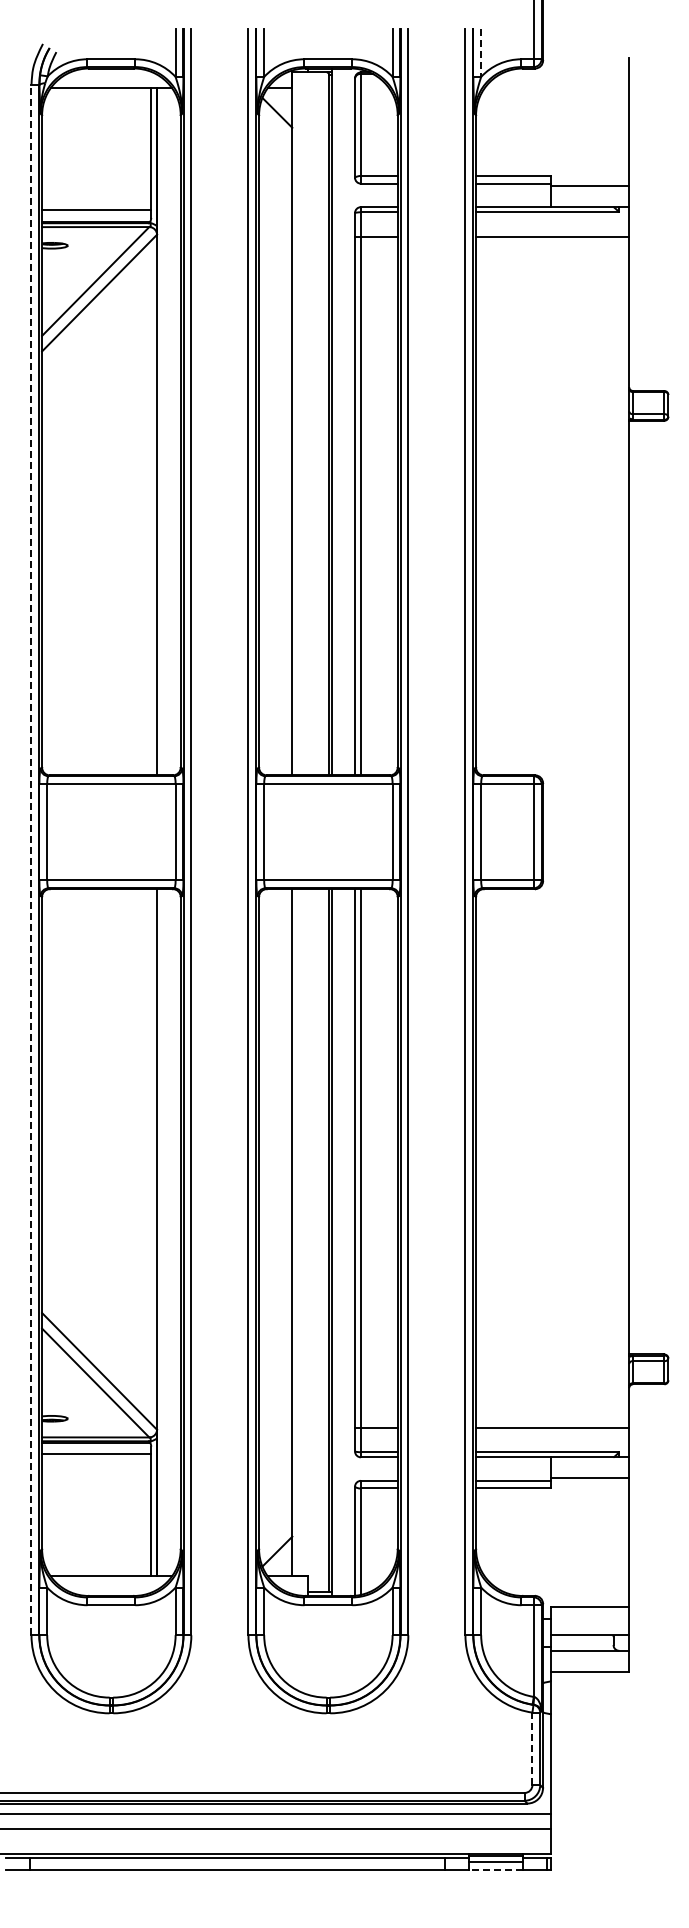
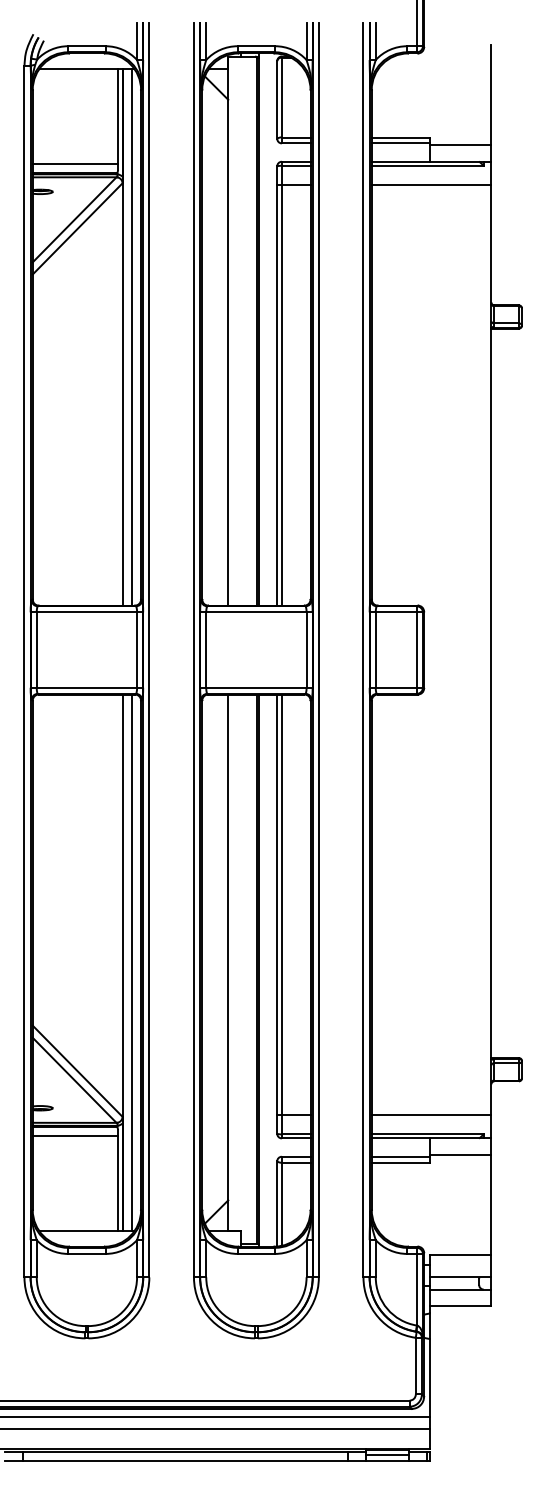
line: (481, 53) -> (376, 41), dashed -> solid
line: (168, 431) -> (131, 337), added
line: (31, 859) -> (24, 671), dashed -> solid
line: (168, 1232) -> (131, 962), added
line: (532, 1748) -> (415, 1365), dashed -> solid
line: (495, 1870) -> (386, 1461), dashed -> solid

